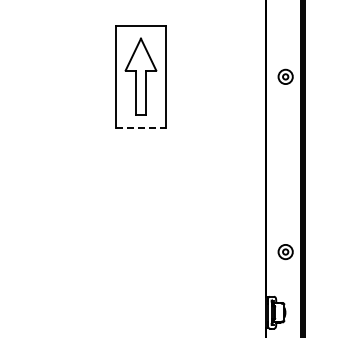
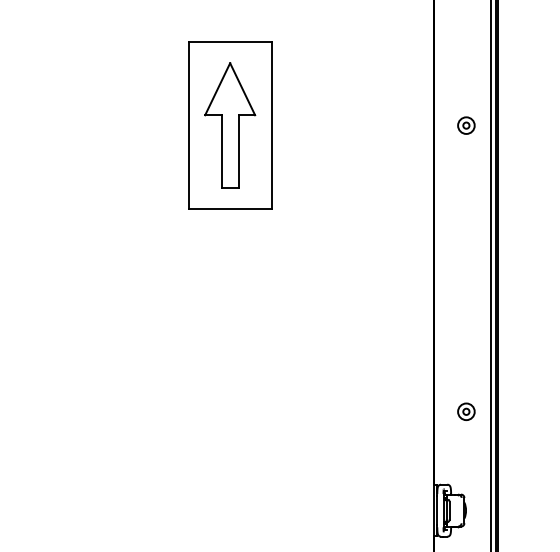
part: (285, 76) -> (466, 124), size x0.71
line: (141, 127) -> (231, 208), dashed -> solid
part: (285, 252) -> (466, 412), size x0.71

